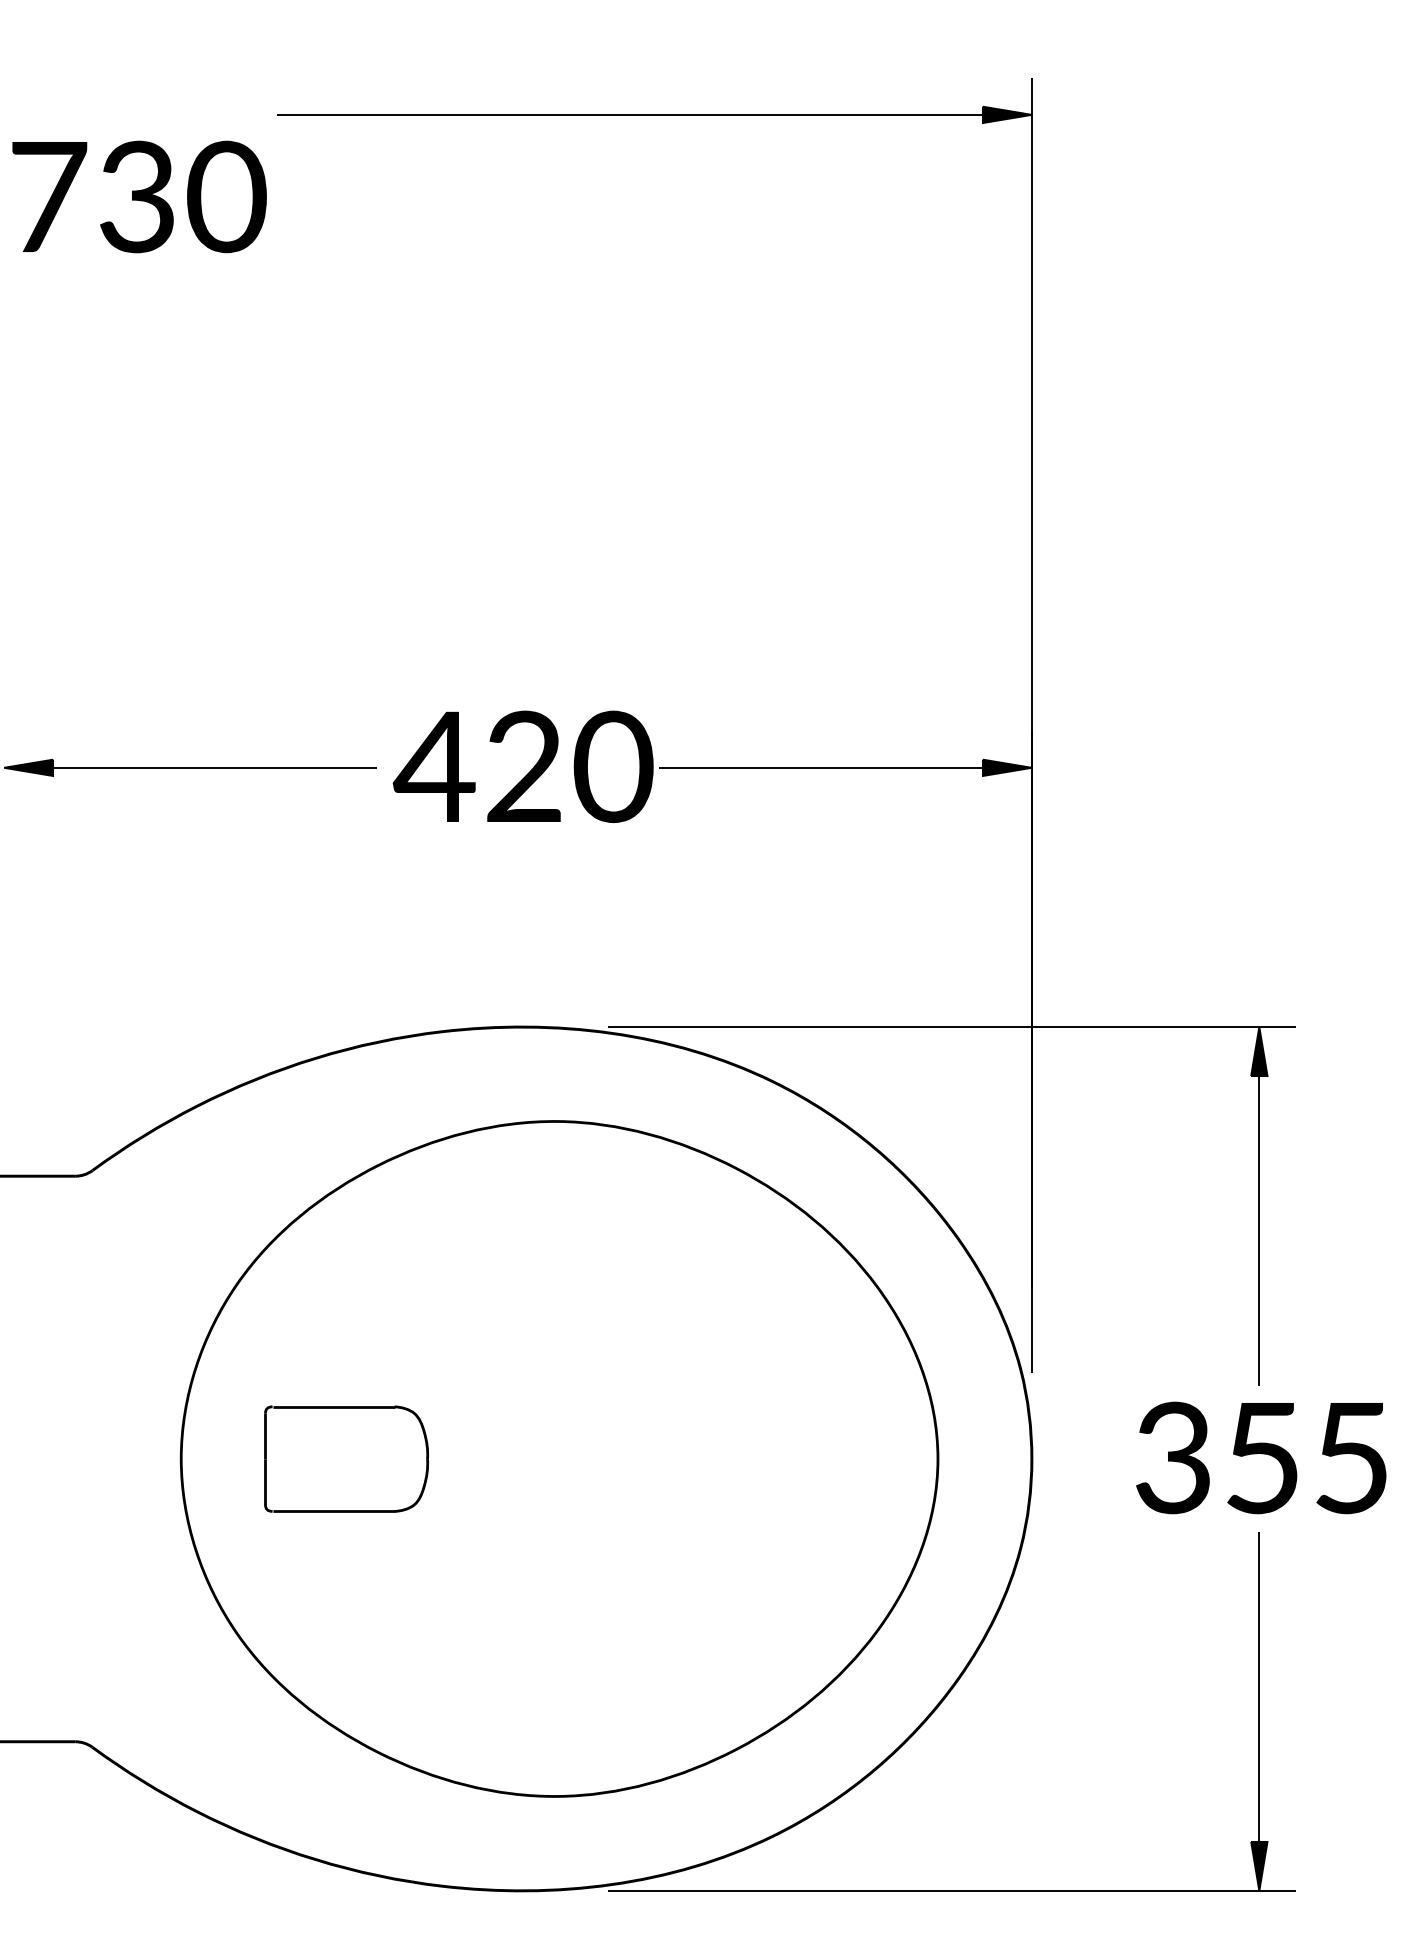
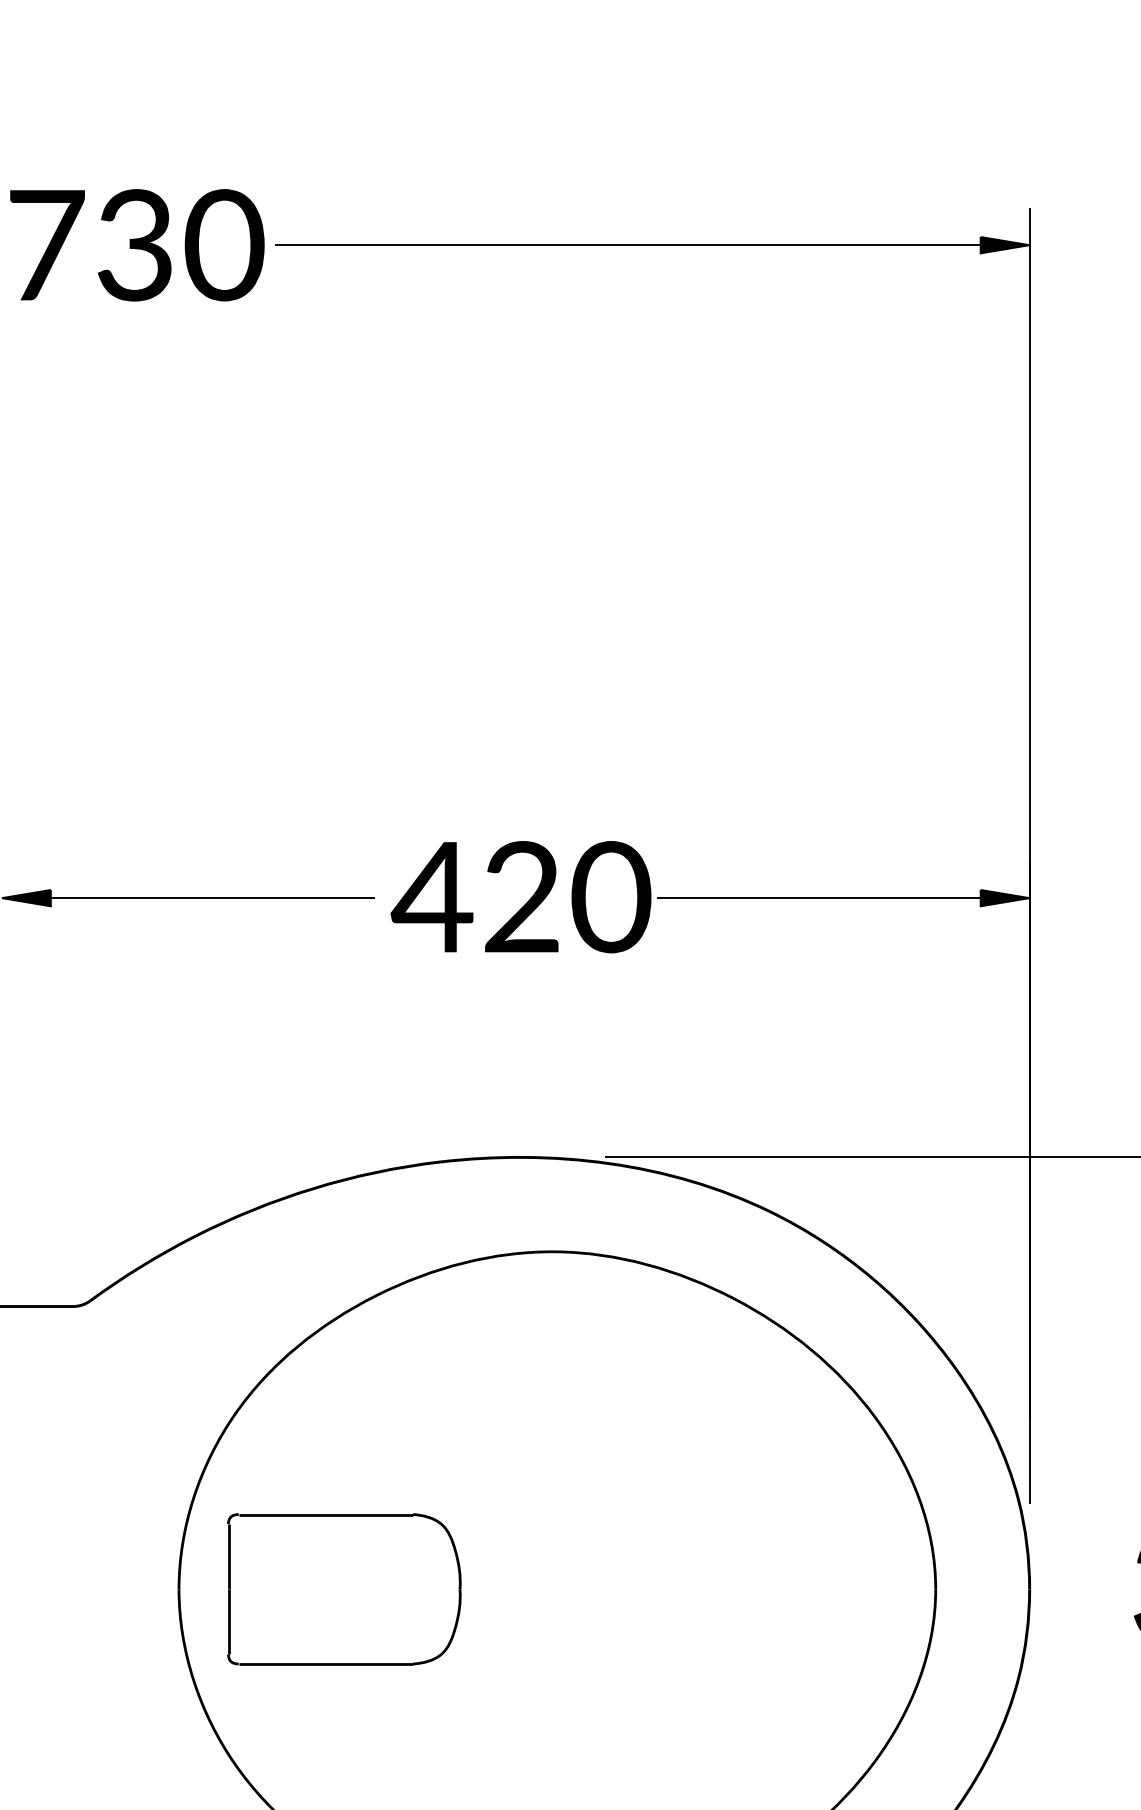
text: (139, 196) -> (137, 244), moved
part: (346, 1459) -> (344, 1589), size x1.43

